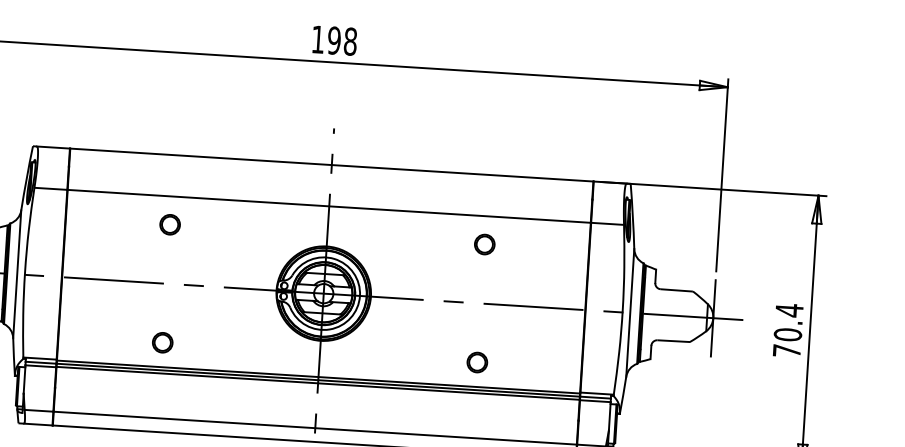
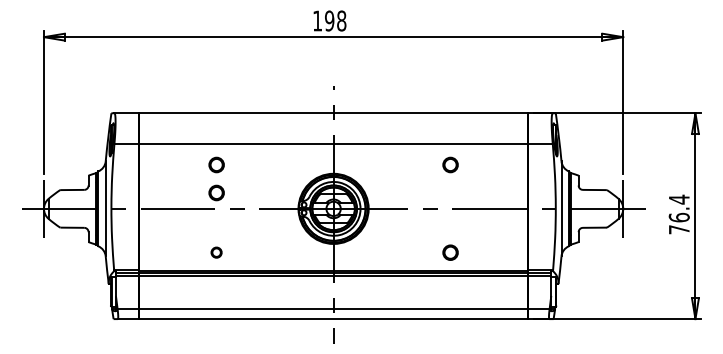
part: (167, 261) -> (216, 192), added
text: (786, 334) -> (678, 217), 70.4 -> 76.4
circle: (162, 342) -> (216, 252), size x0.7

